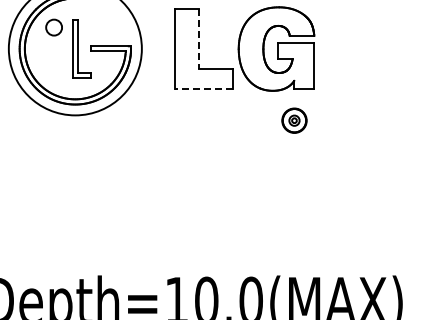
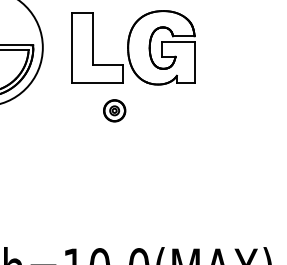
line: (198, 39) -> (92, 39), dashed -> solid
line: (203, 88) -> (97, 82), dashed -> solid
part: (294, 120) -> (114, 110), moved

